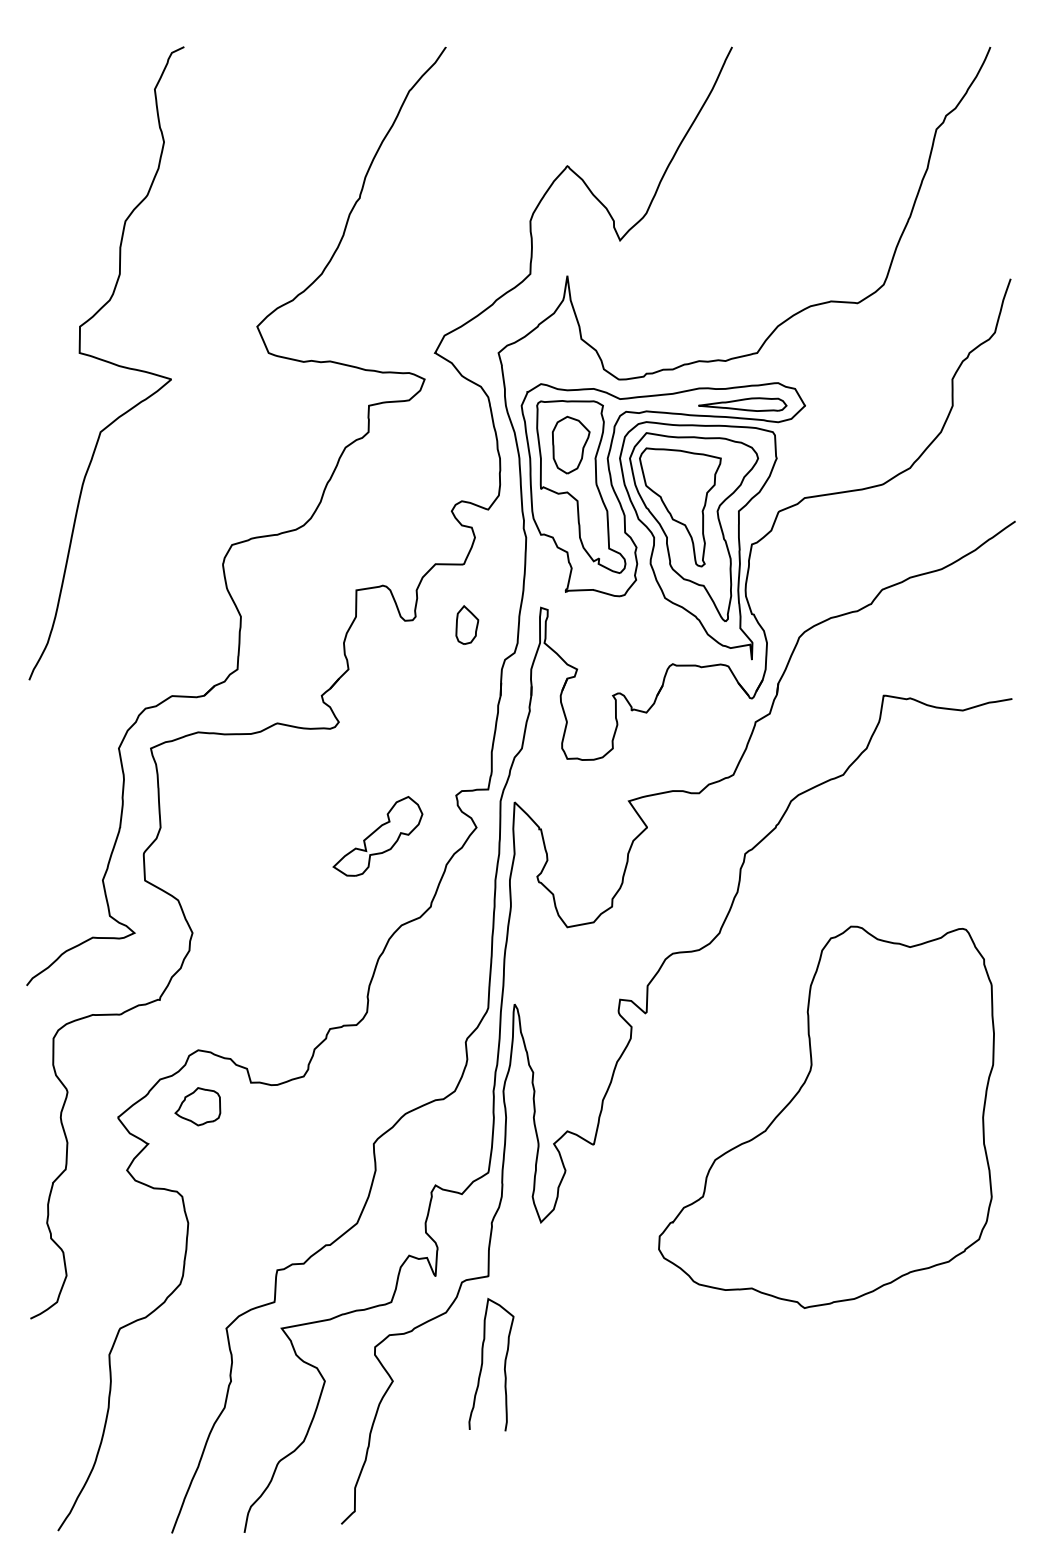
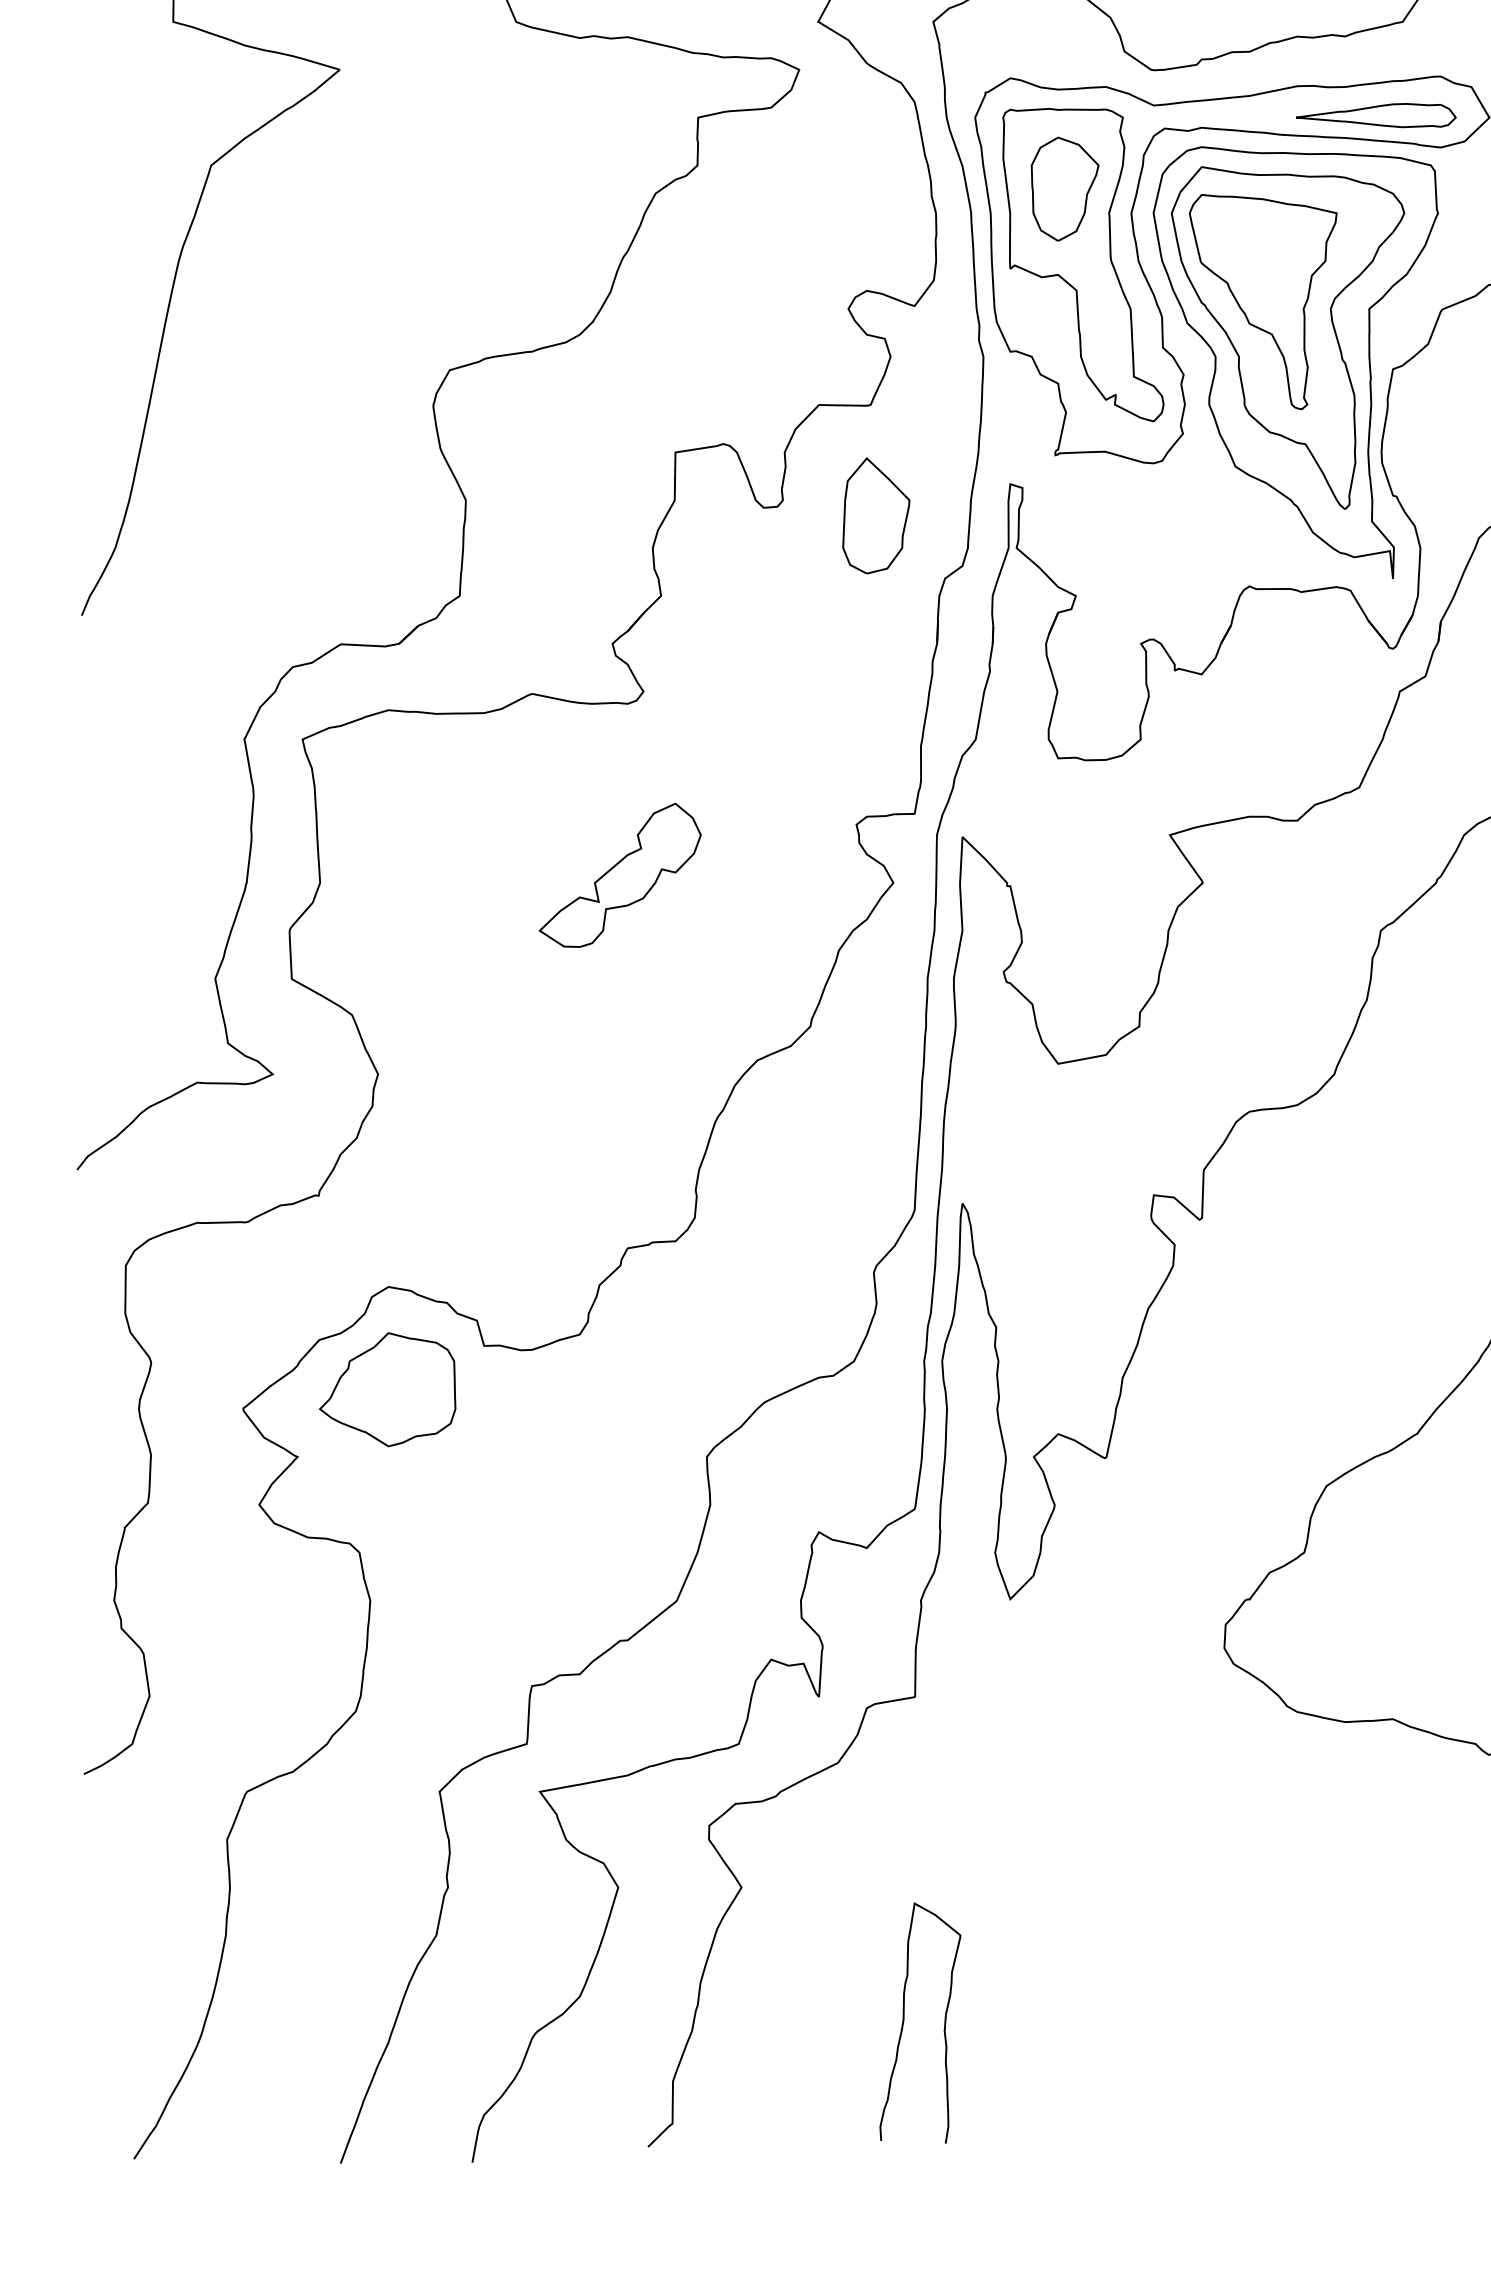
part: (467, 624) -> (876, 514), size x1.67
part: (377, 836) -> (619, 875), moved
part: (197, 1106) -> (387, 1389), size x1.67
curve: (483, 1362) -> (905, 2018), moved

